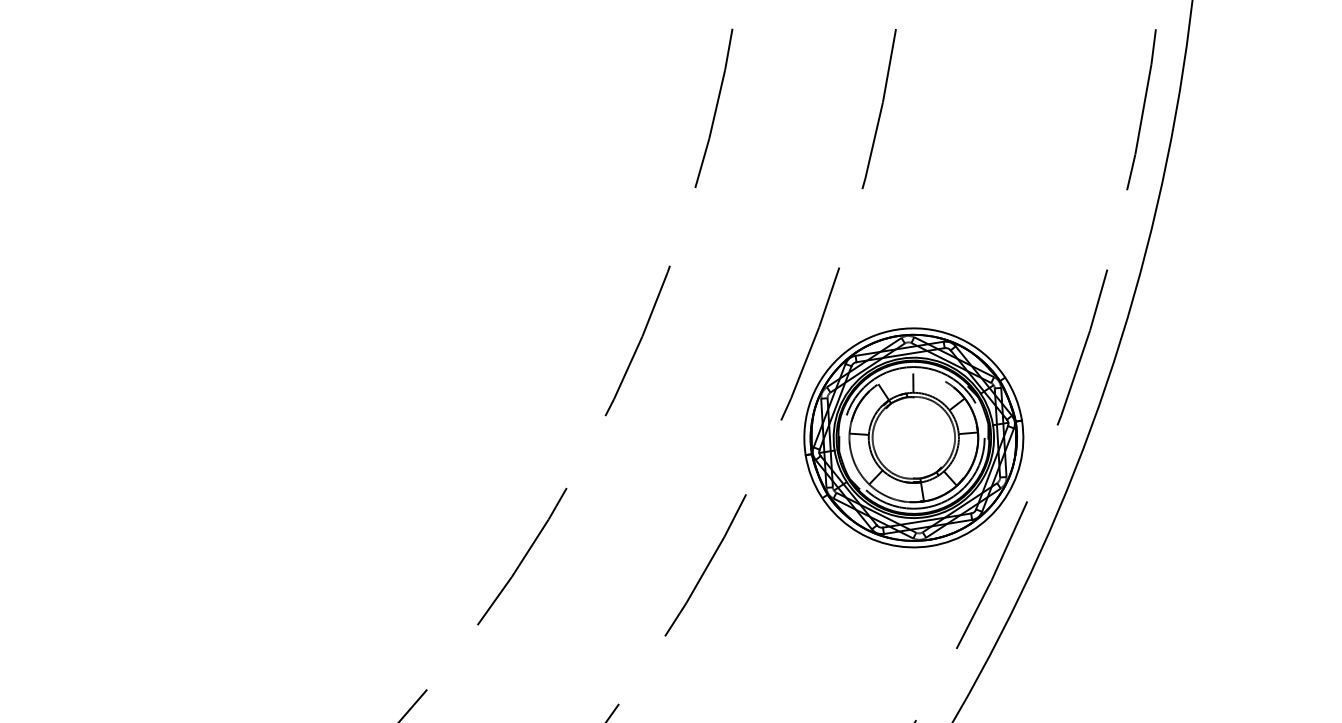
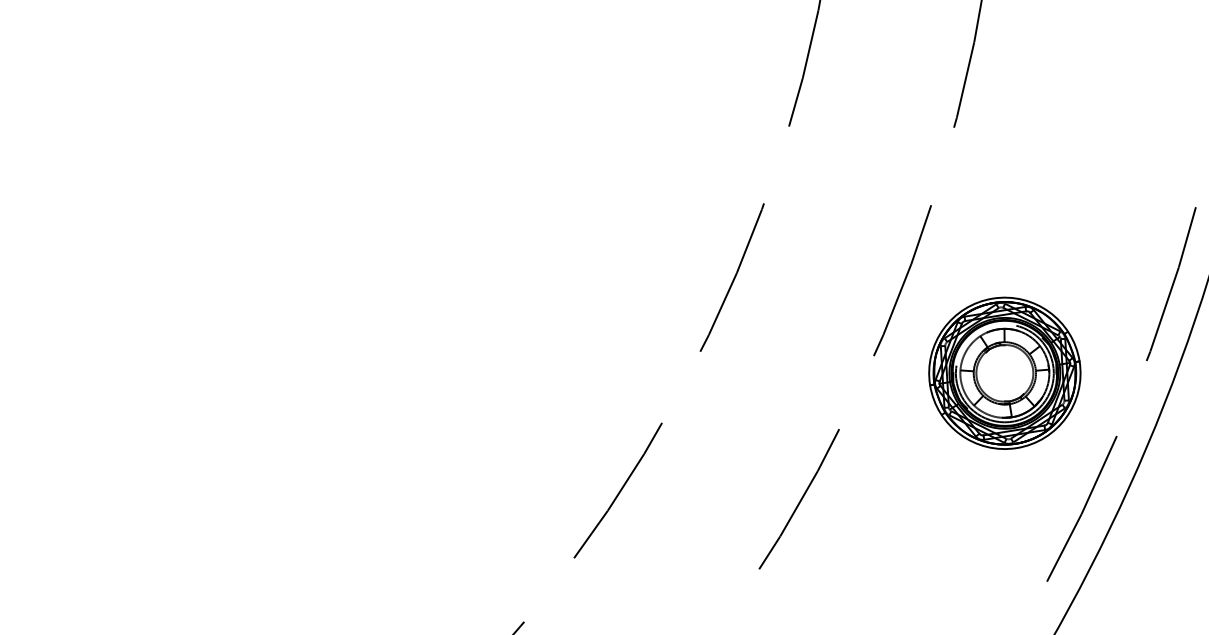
part: (913, 437) -> (1004, 372), size x0.7

